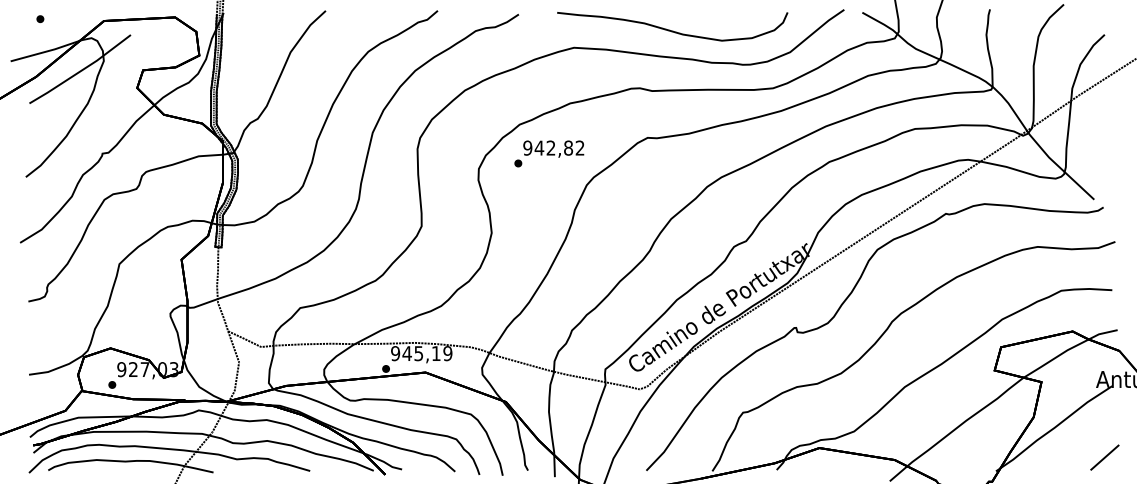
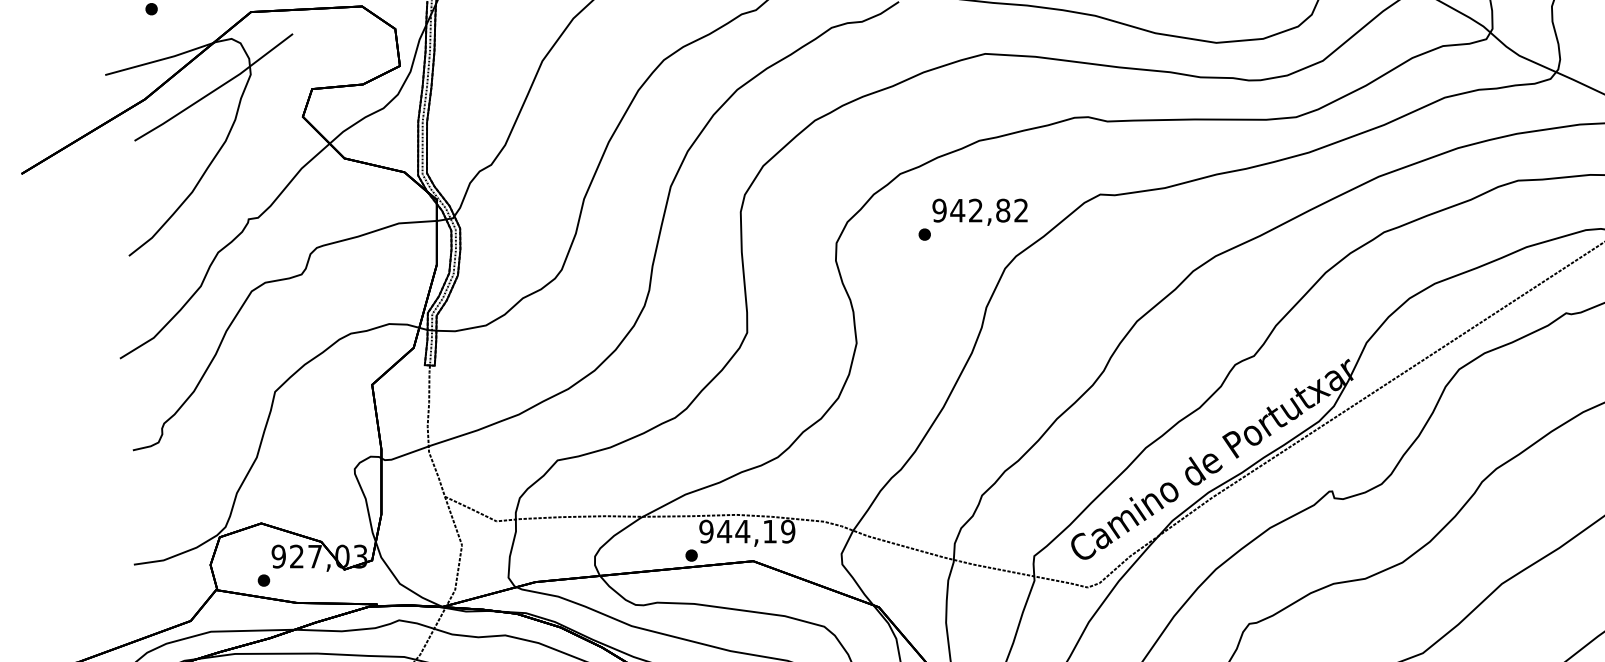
text: (549, 153) -> (973, 219), moved
text: (418, 353) -> (742, 531), 945,19 -> 944,19

